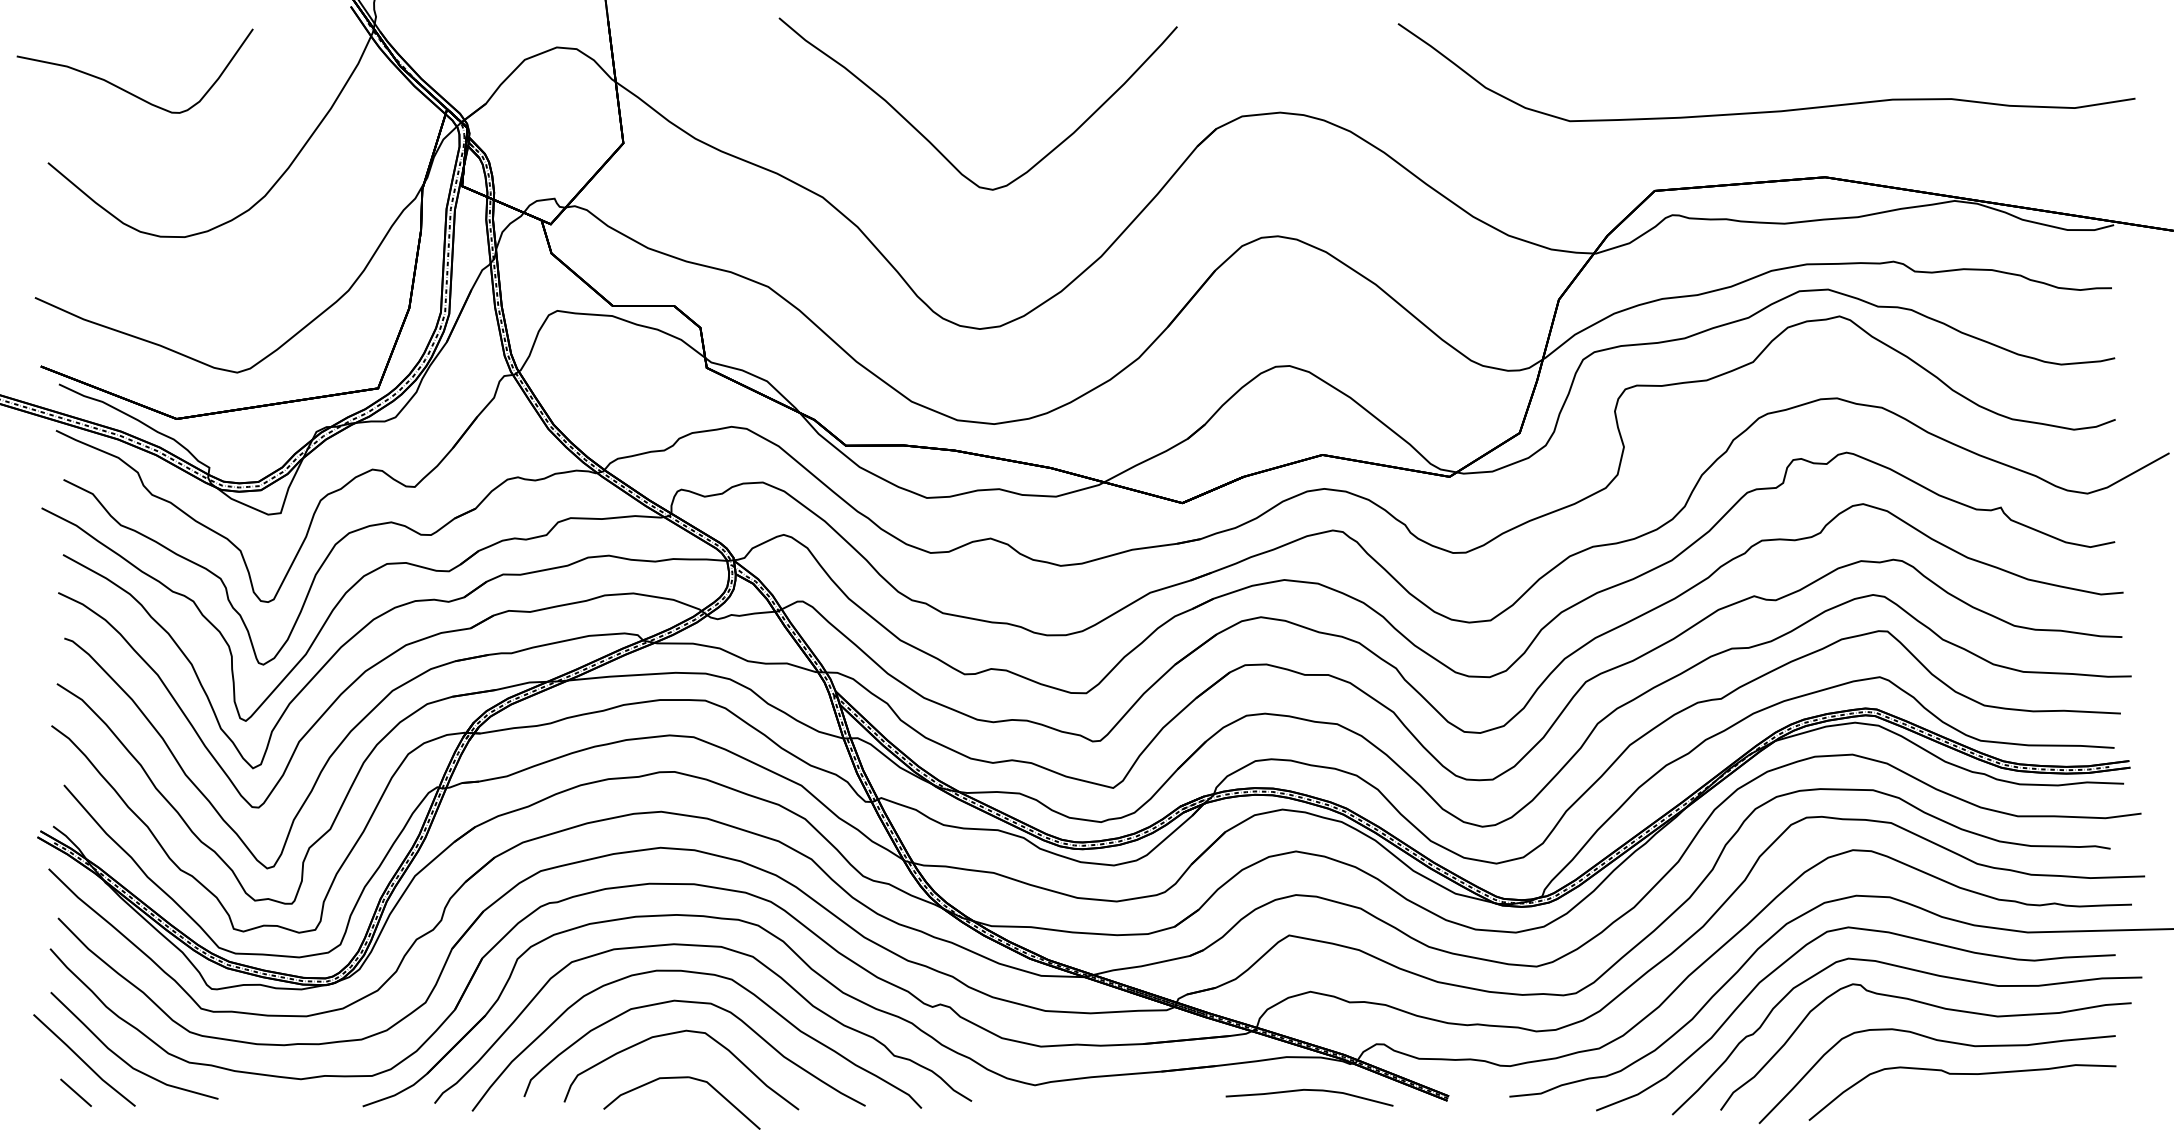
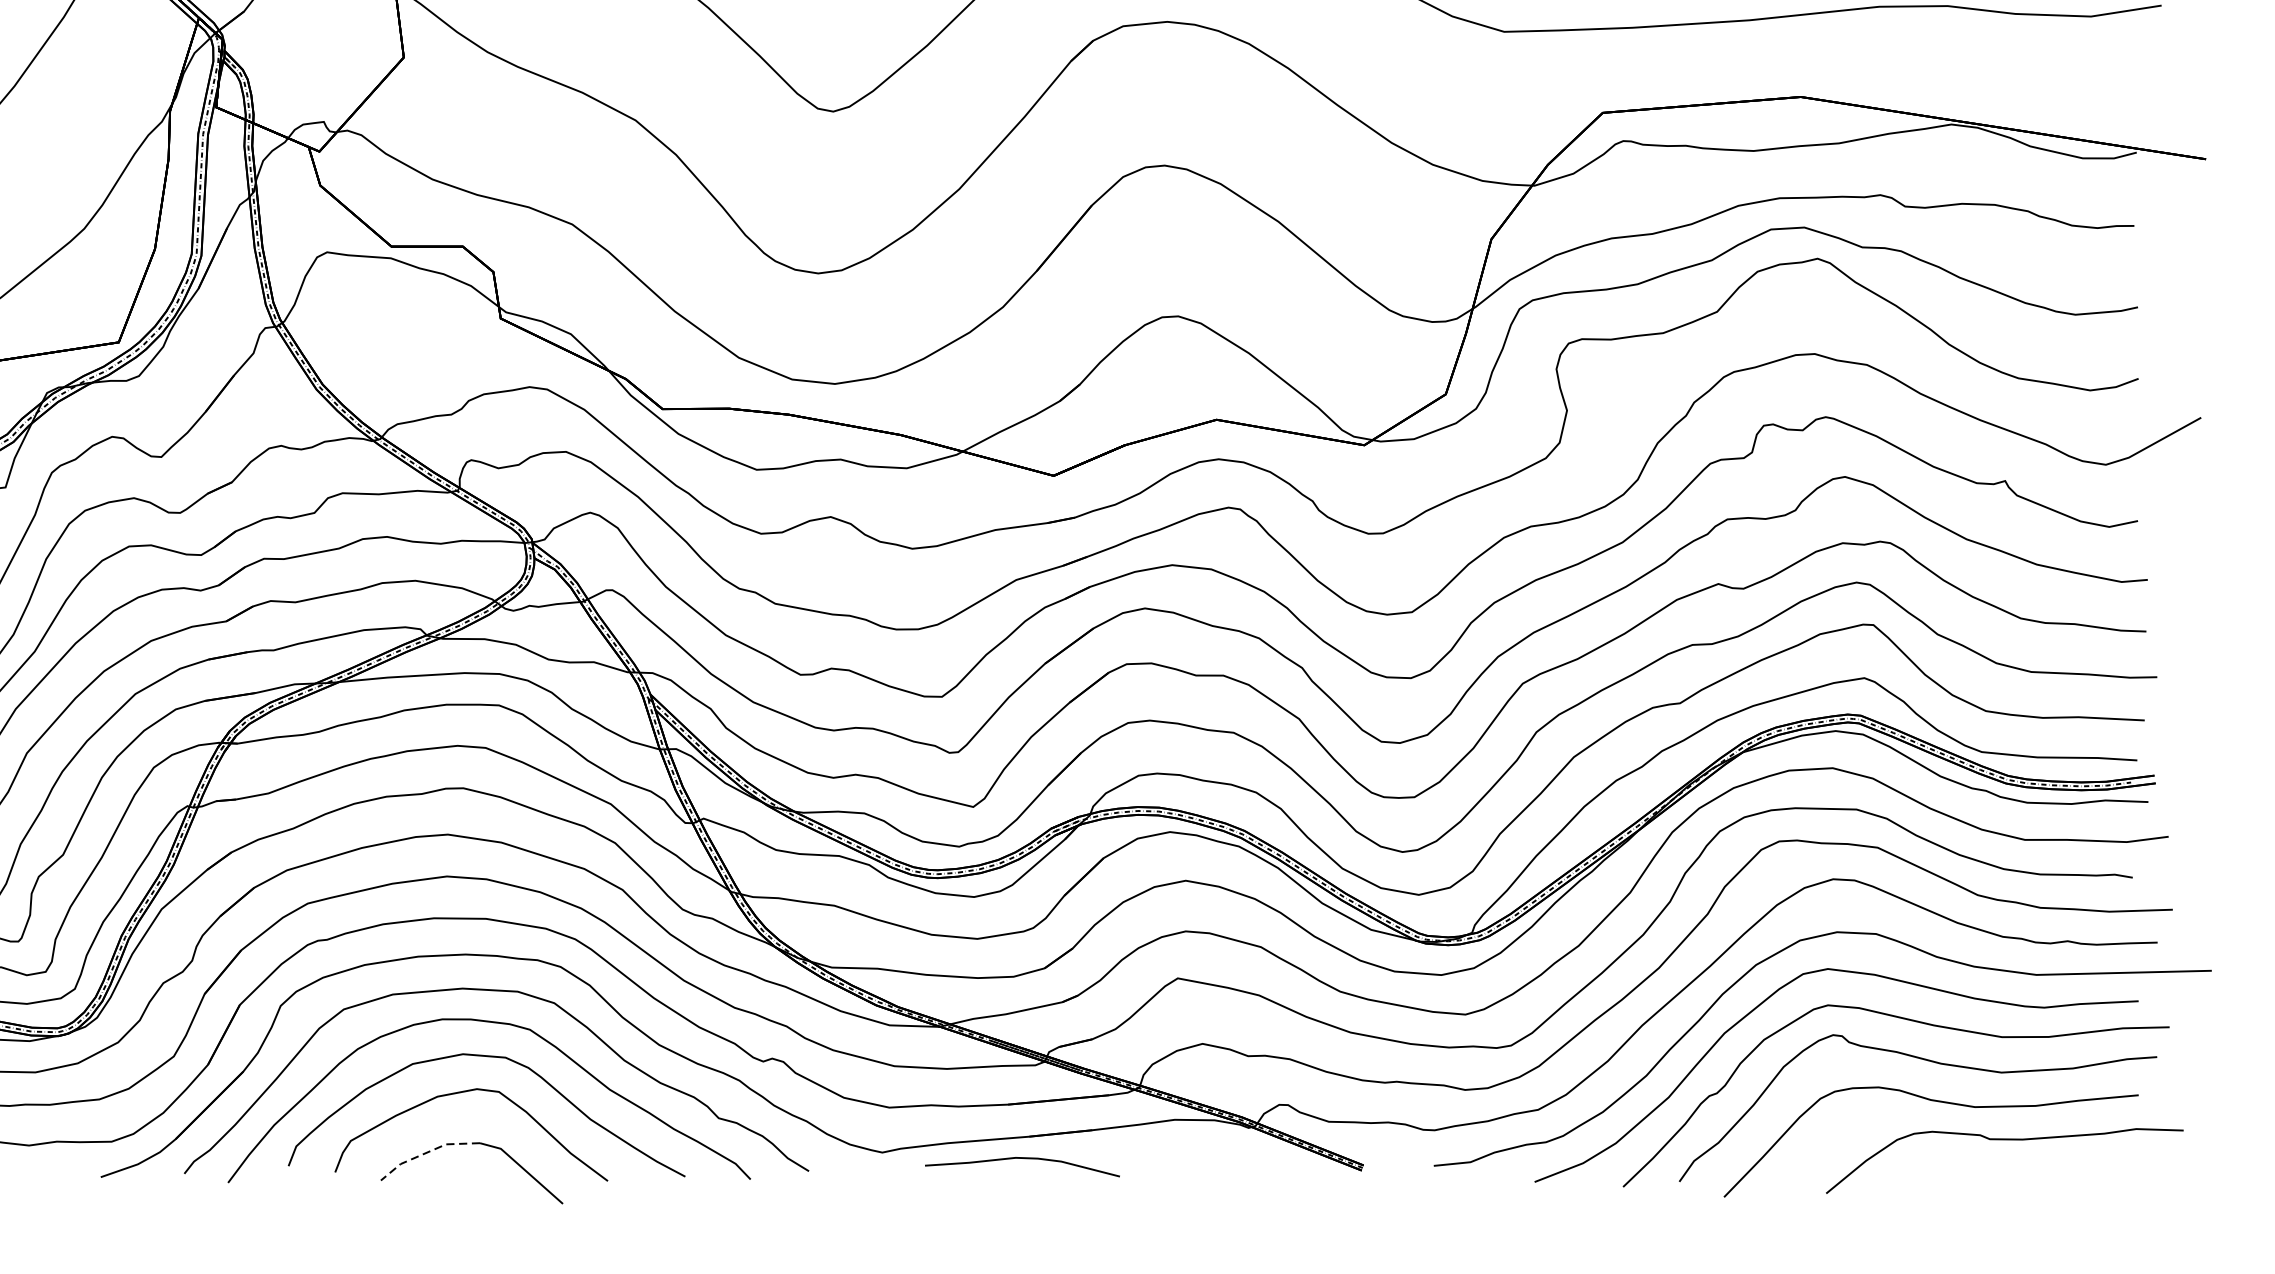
curve: (1962, 1074) -> (2004, 1140), moved
line: (643, 1085) -> (427, 1152), solid -> dashed
curve: (1309, 1090) -> (1022, 1158), moved

